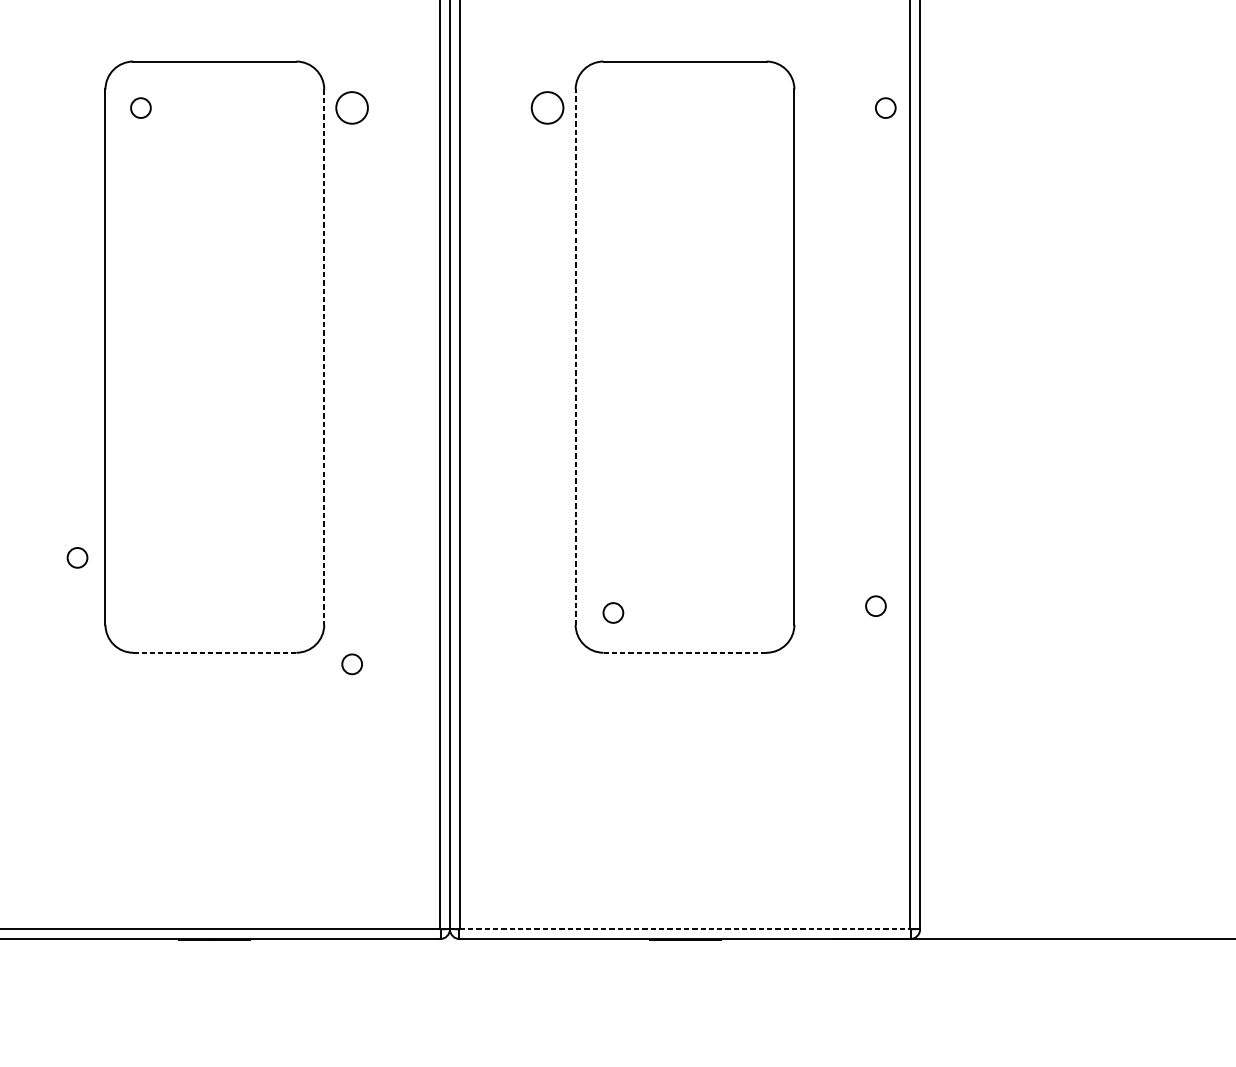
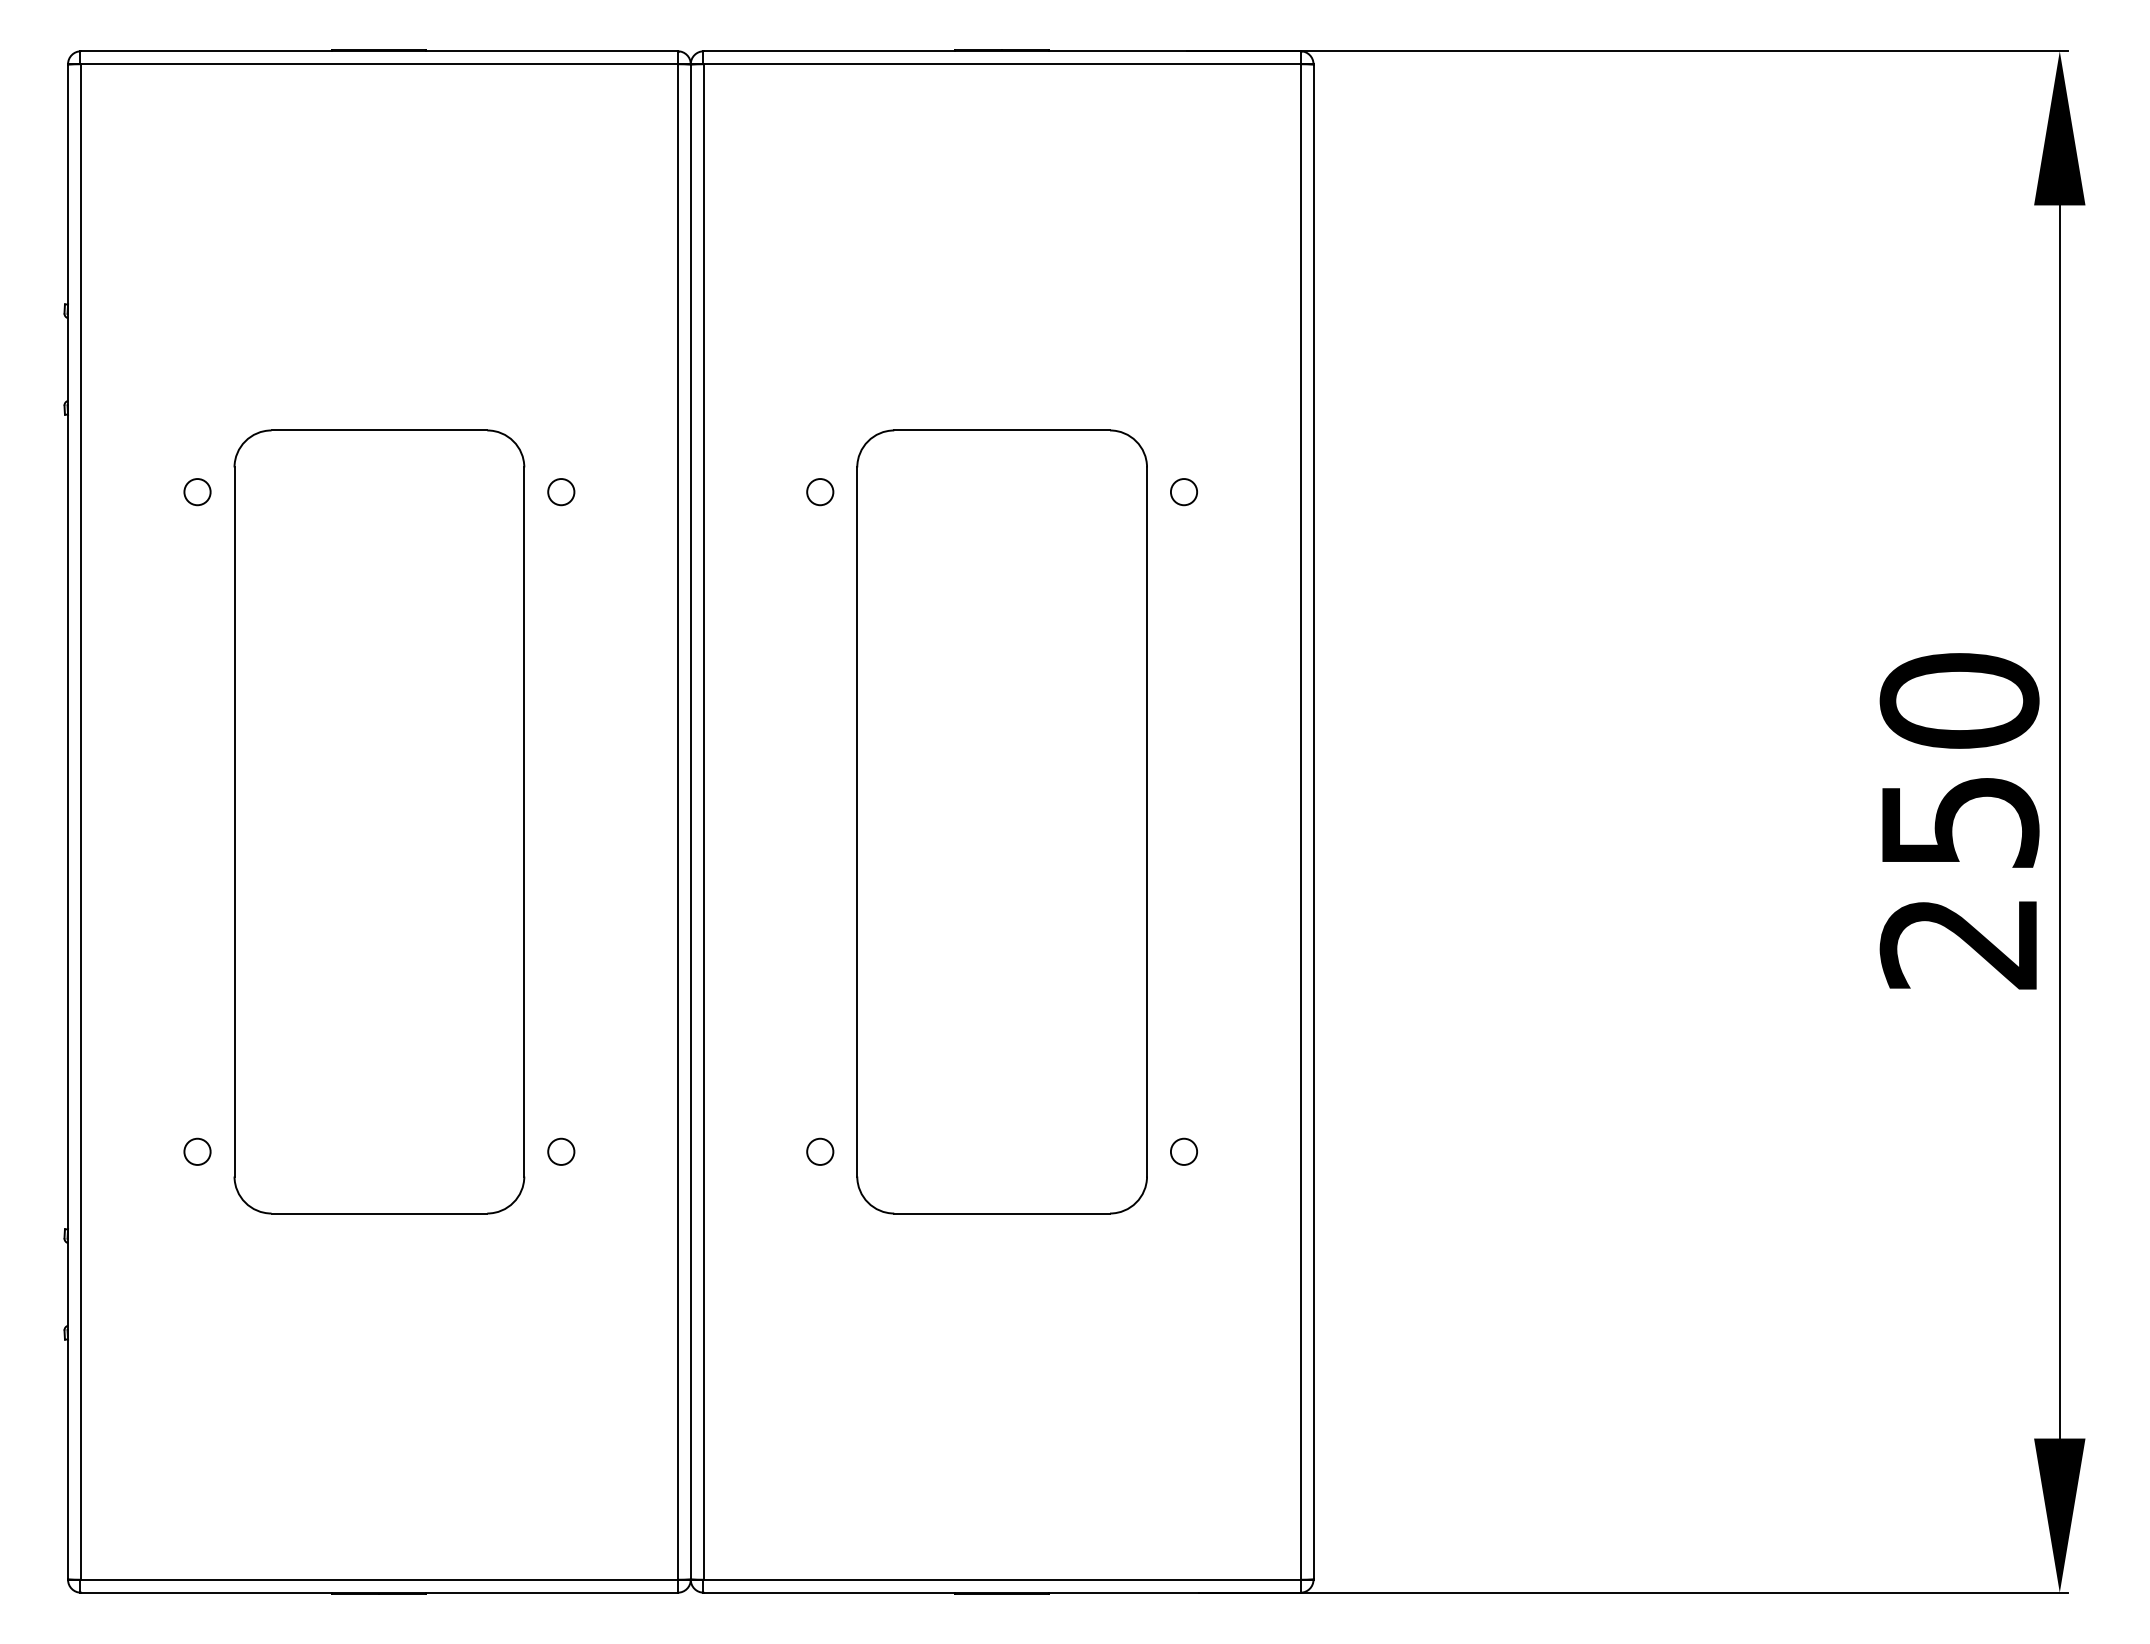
circle: (140, 108) -> (197, 492), moved
circle: (352, 108) -> (561, 492), size x0.62
circle: (547, 108) -> (820, 492), size x0.62
circle: (885, 108) -> (1183, 492), moved
line: (324, 357) -> (524, 822), dashed -> solid
line: (575, 357) -> (857, 822), dashed -> solid
circle: (77, 557) -> (197, 1151), moved
circle: (875, 605) -> (1183, 1151), moved
circle: (613, 612) -> (820, 1151), moved
line: (214, 652) -> (379, 1213), dashed -> solid
line: (685, 652) -> (1002, 1213), dashed -> solid
circle: (352, 664) -> (561, 1151), moved
line: (685, 929) -> (1002, 1579), dashed -> solid

